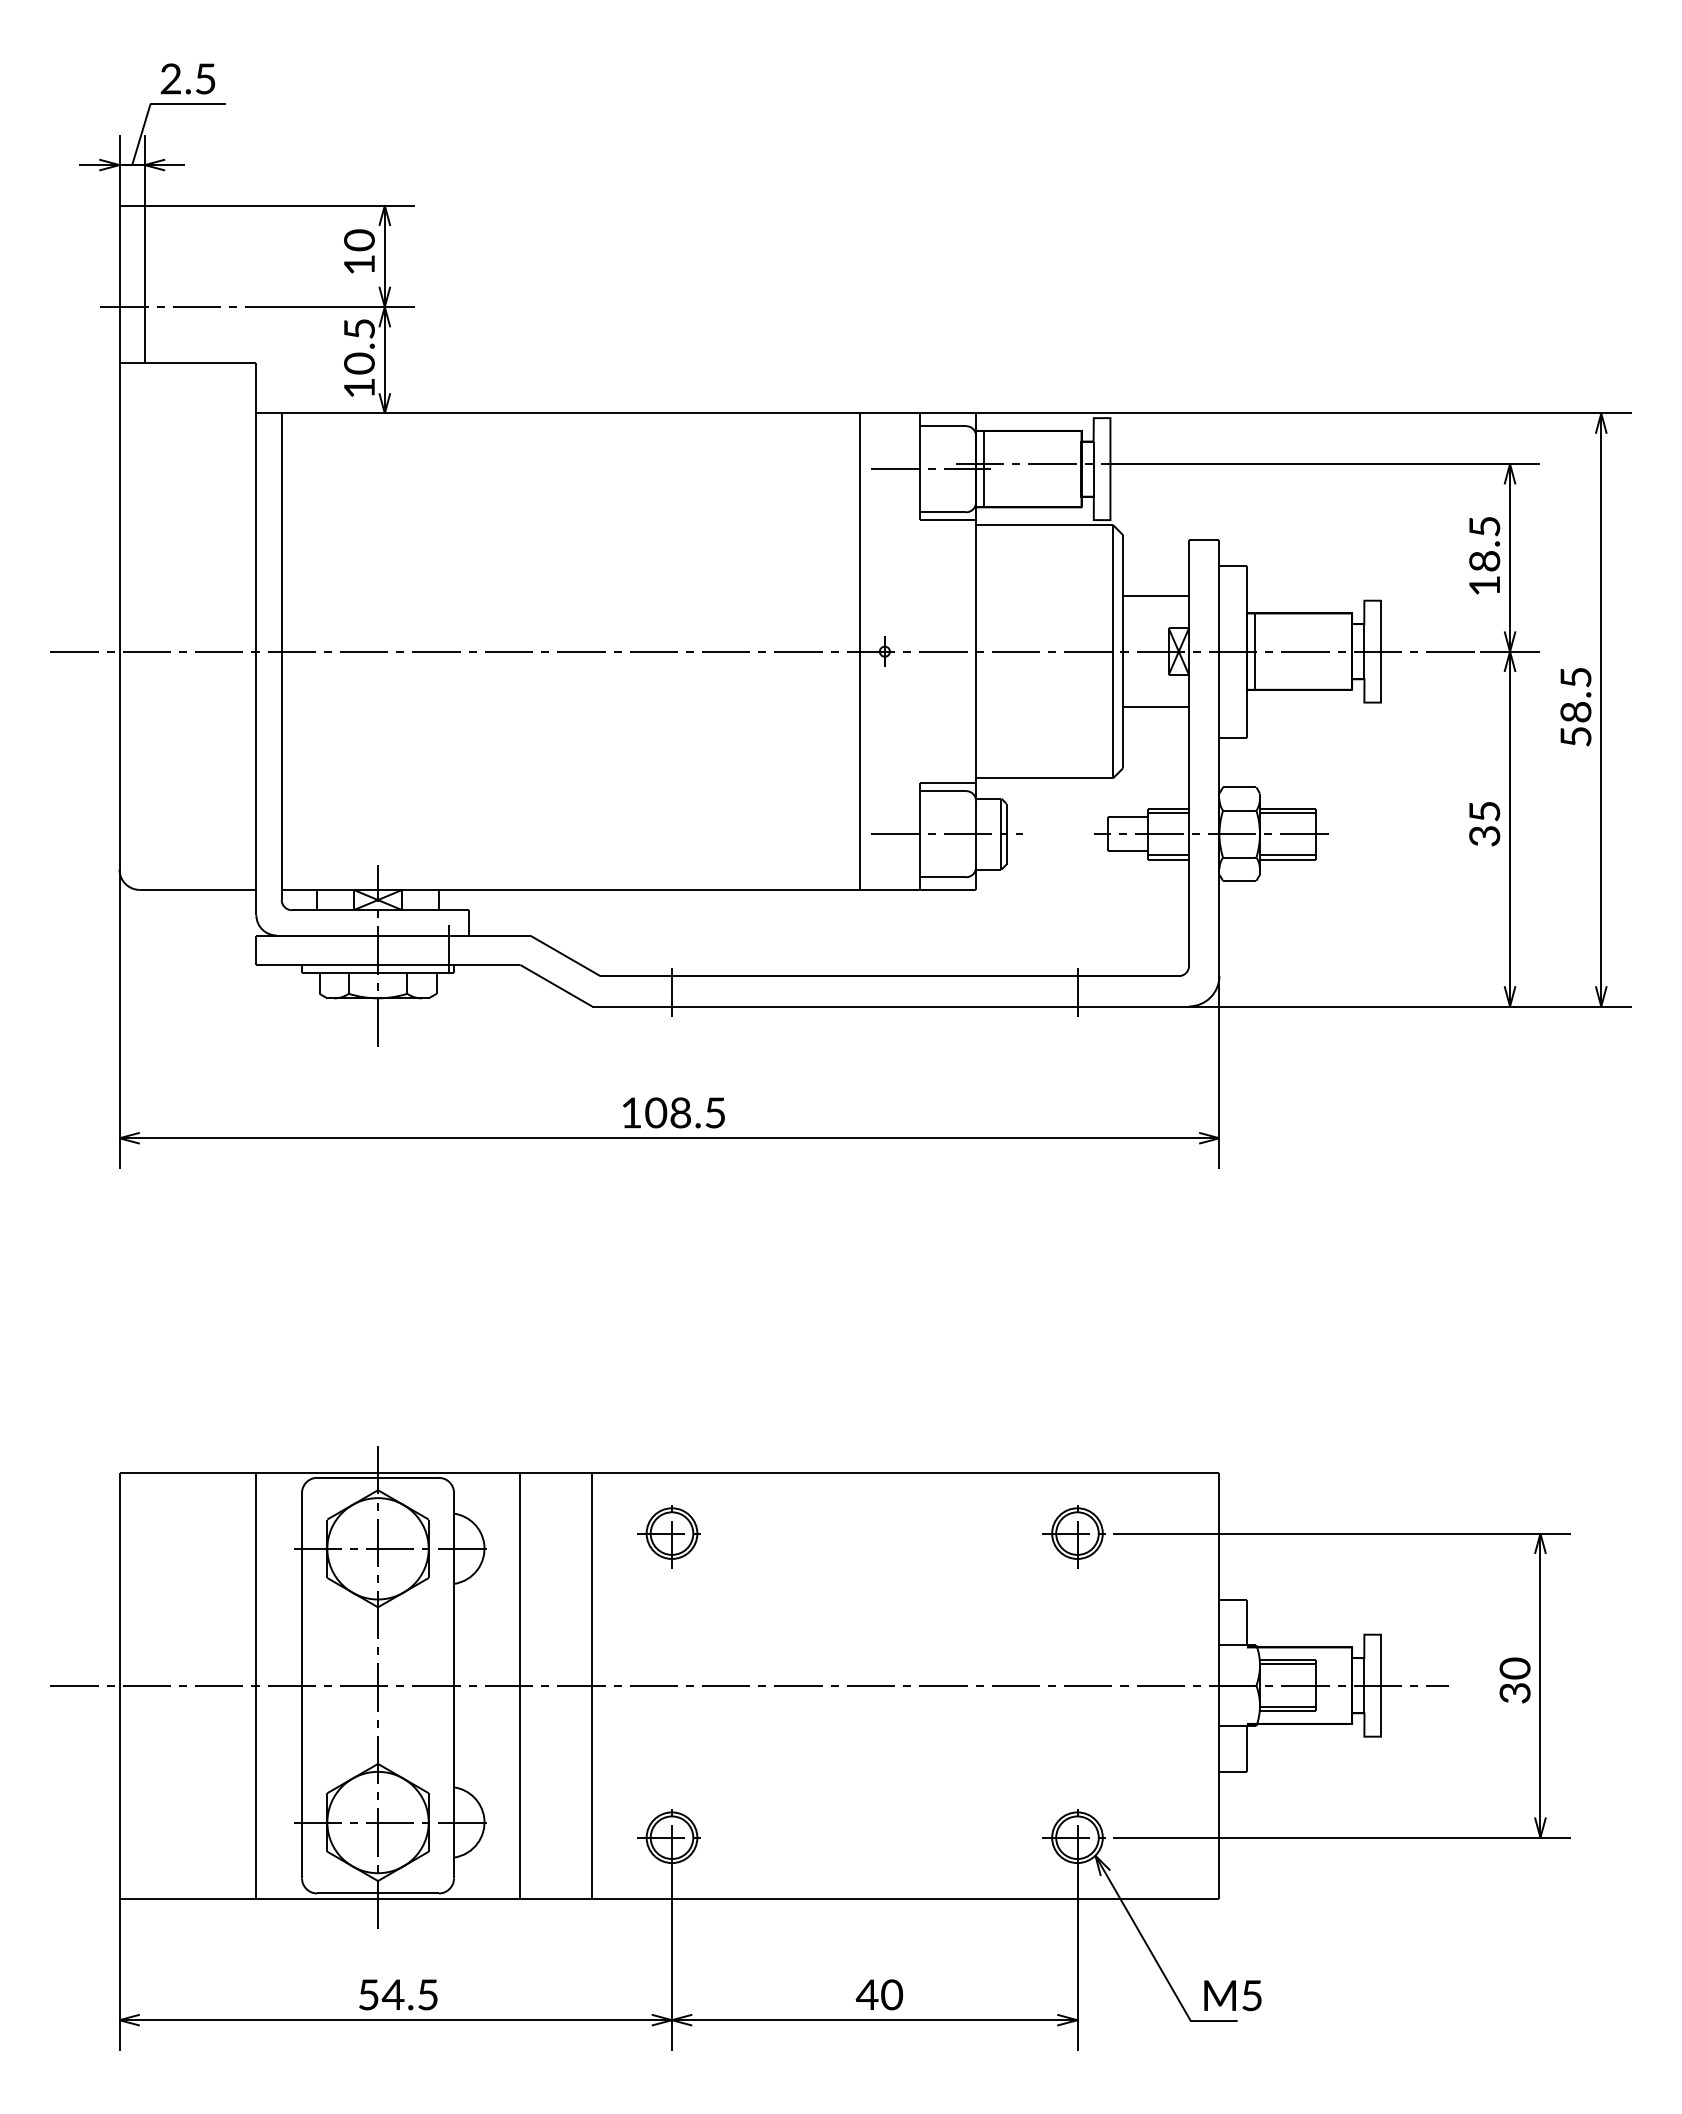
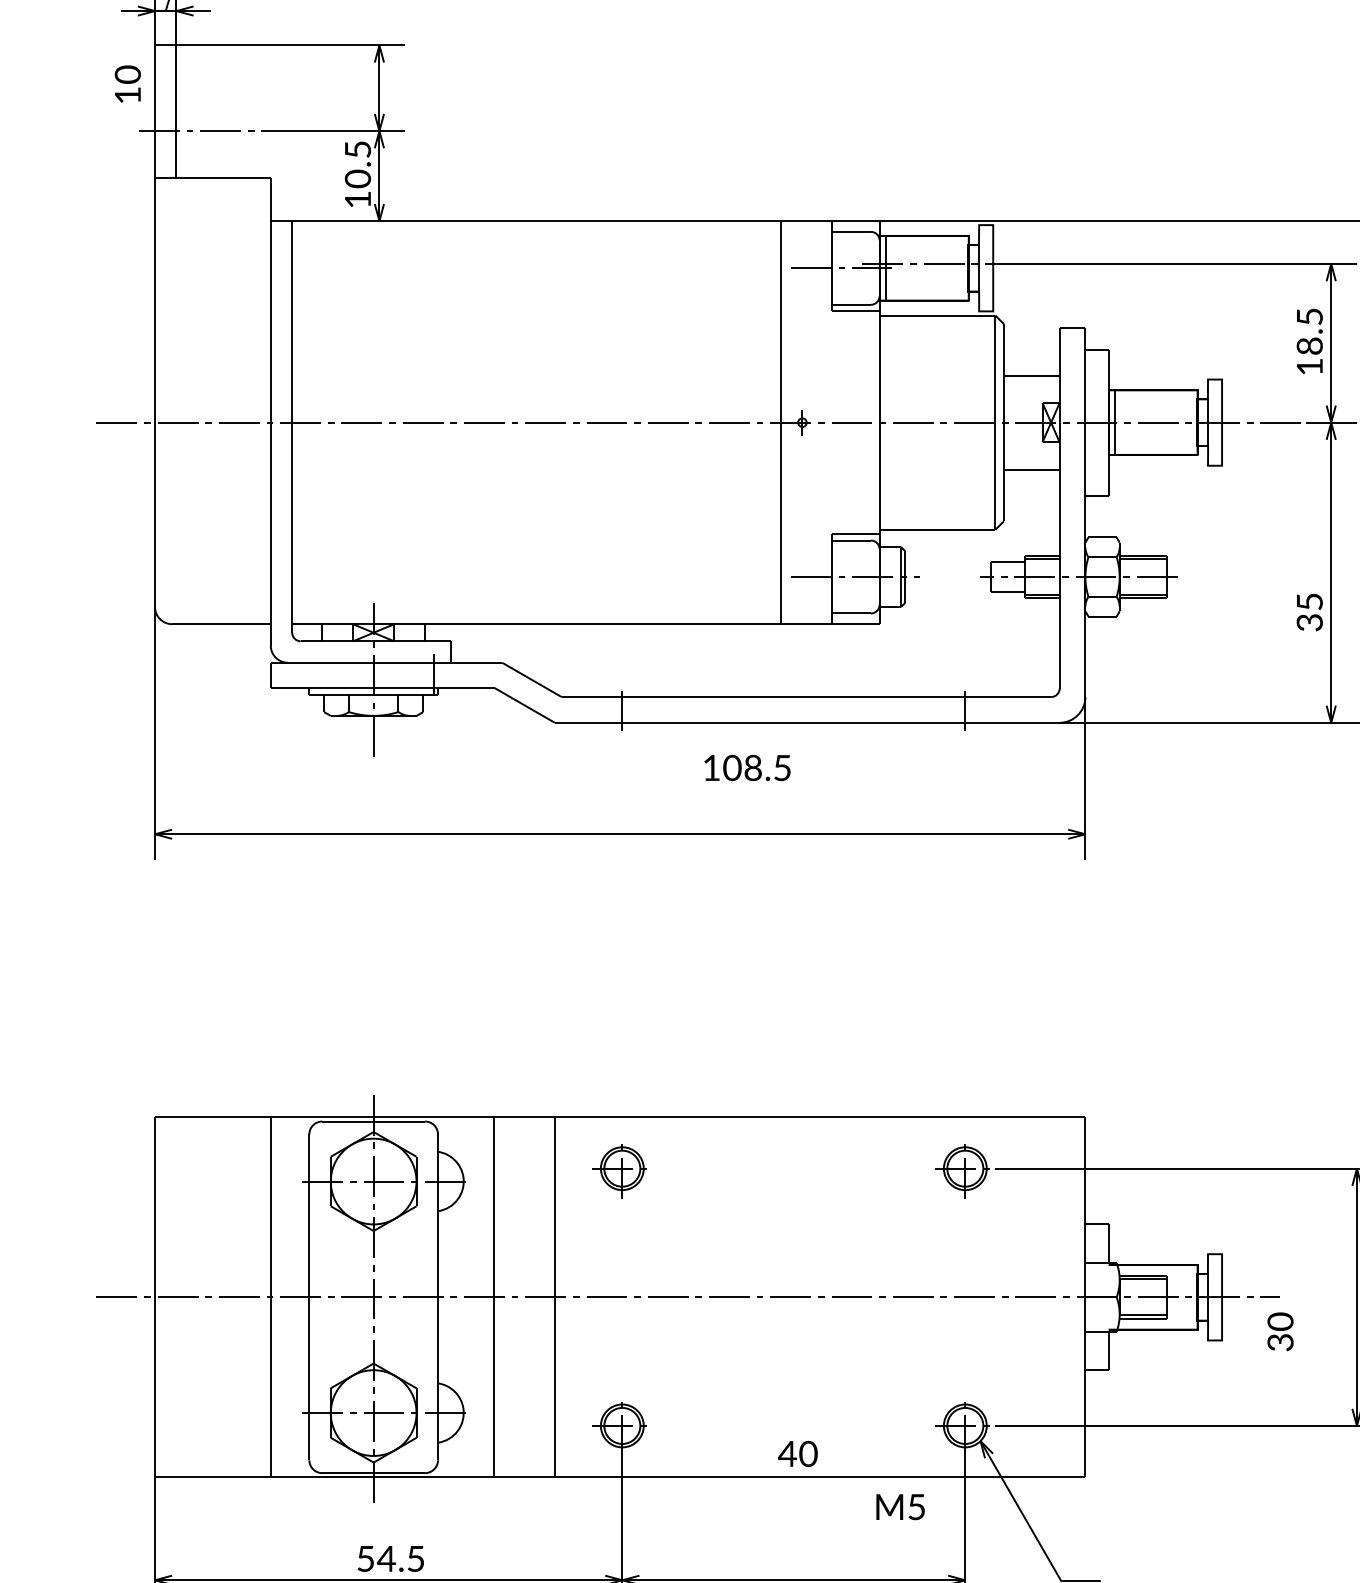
text: (359, 251) -> (127, 84), moved
text: (1484, 824) -> (1309, 612), moved
text: (673, 1112) -> (747, 767), moved
text: (1514, 1680) -> (1280, 1331), moved
text: (879, 1994) -> (797, 1453), moved
text: (1232, 1995) -> (900, 1506), moved

